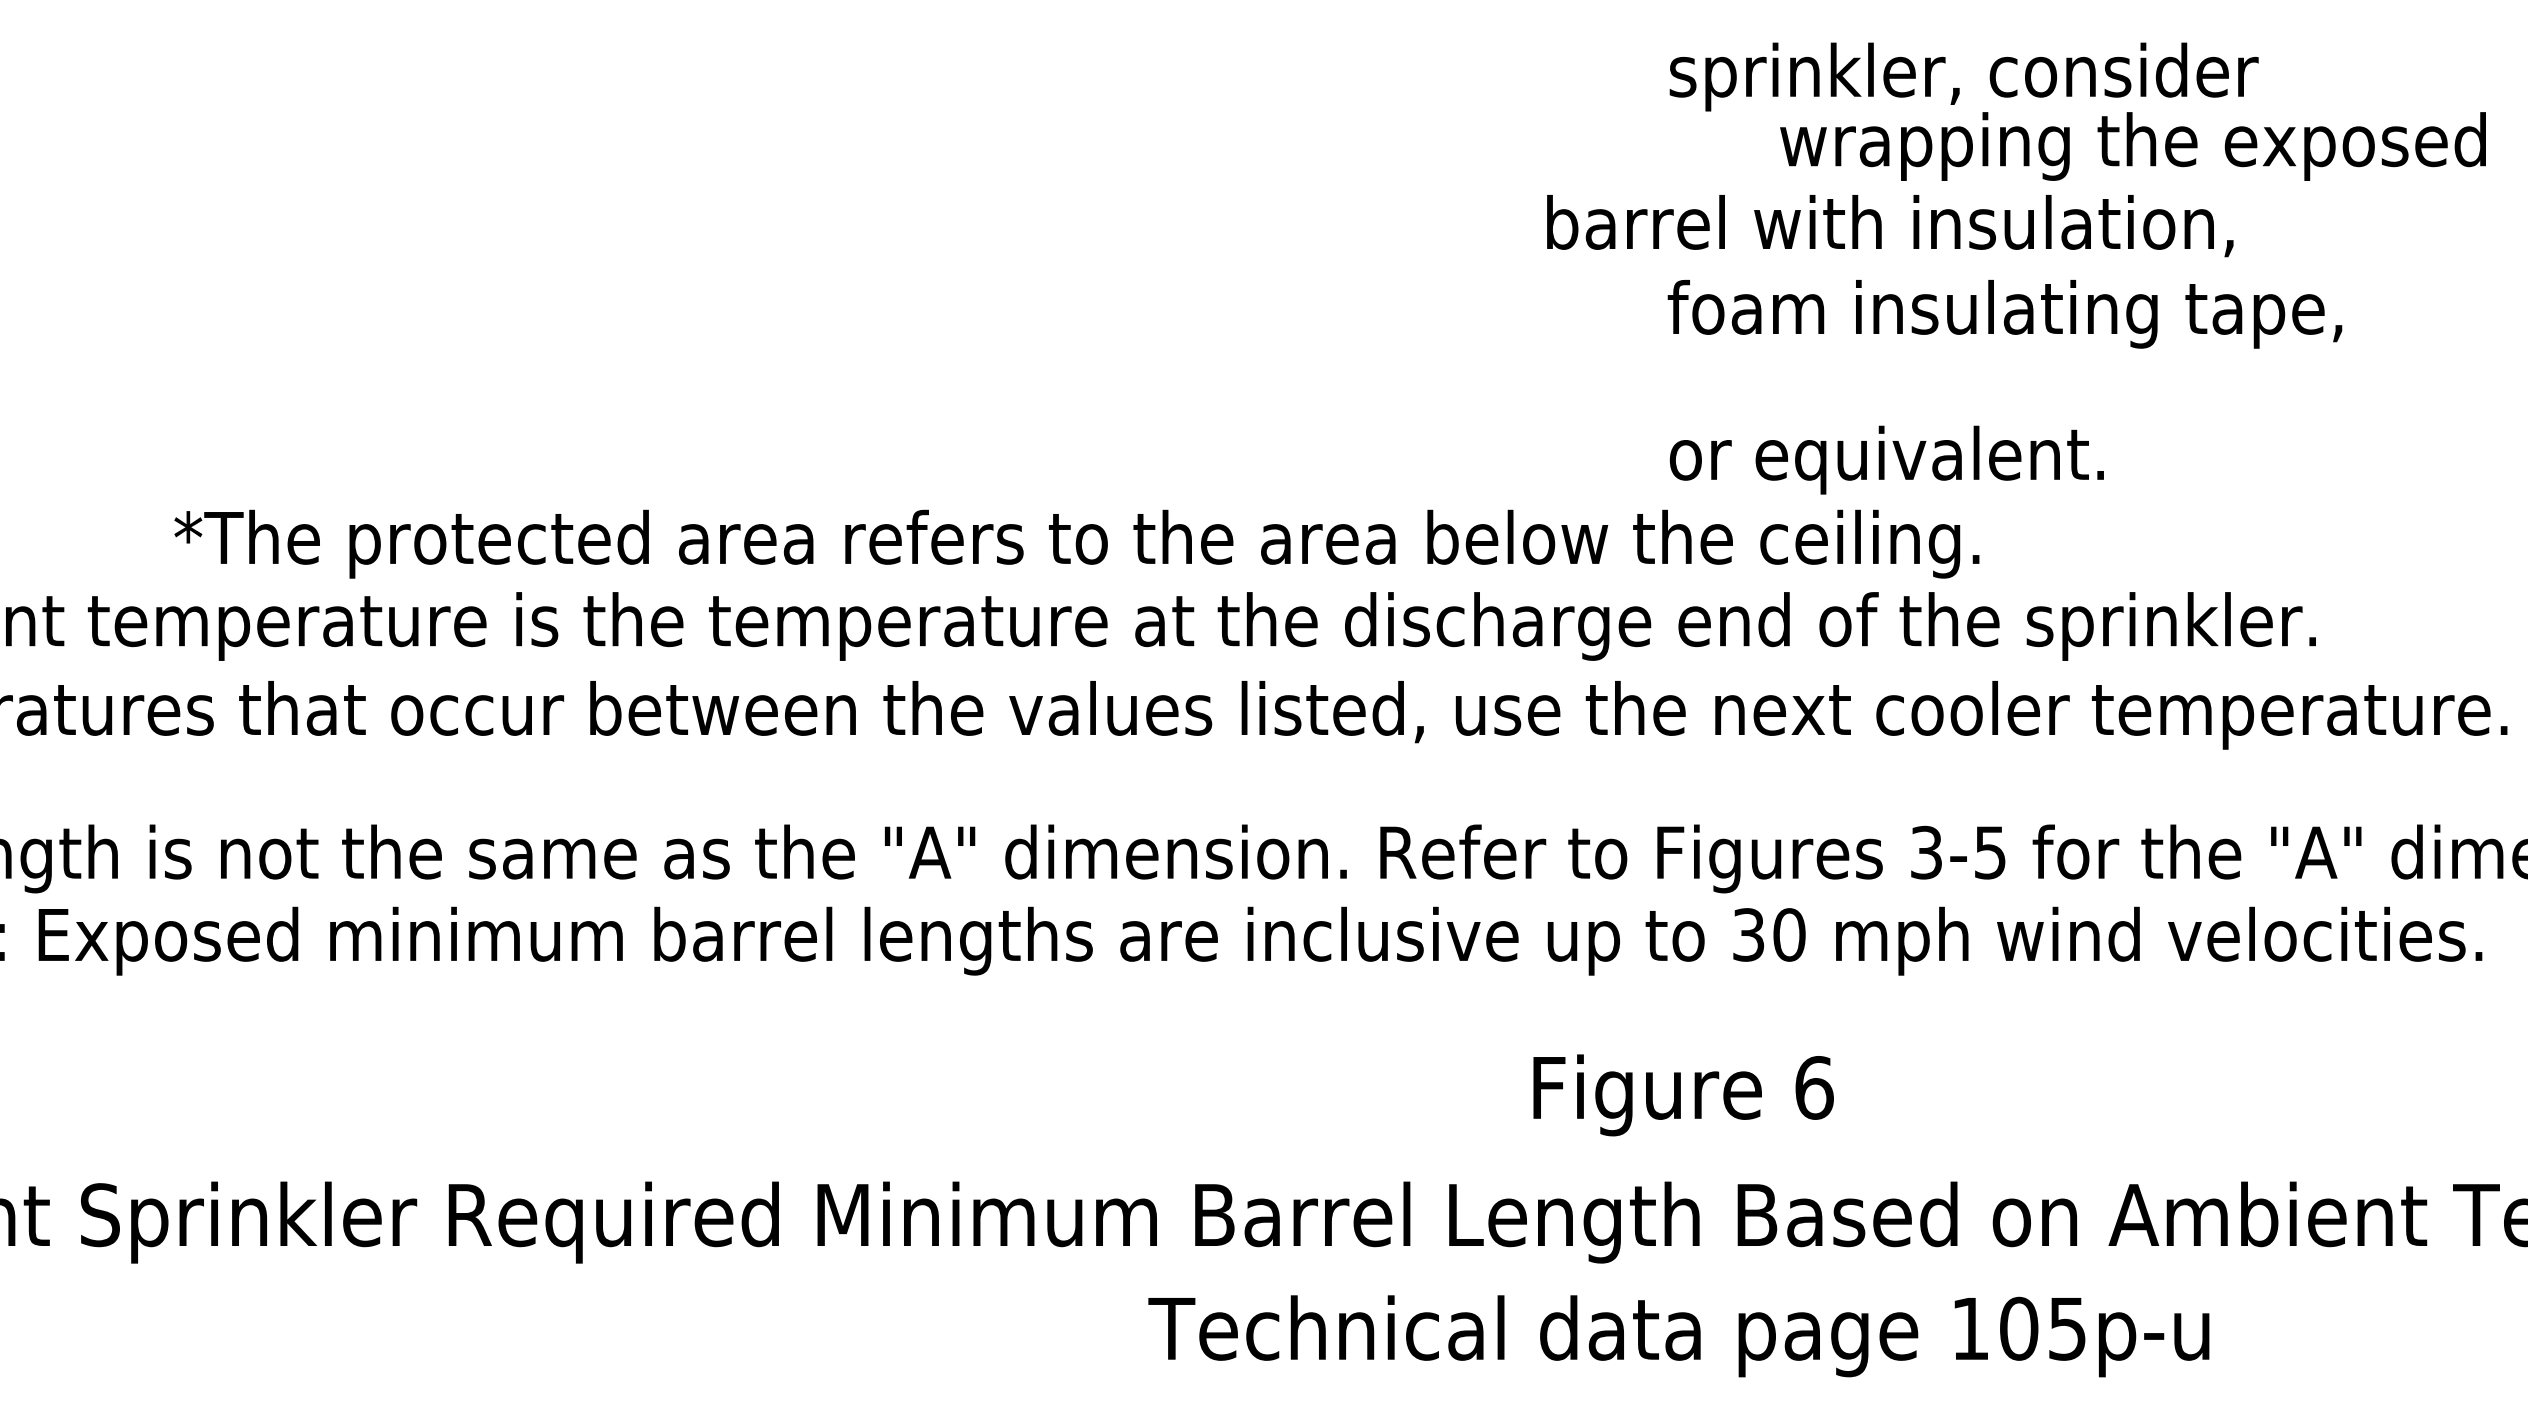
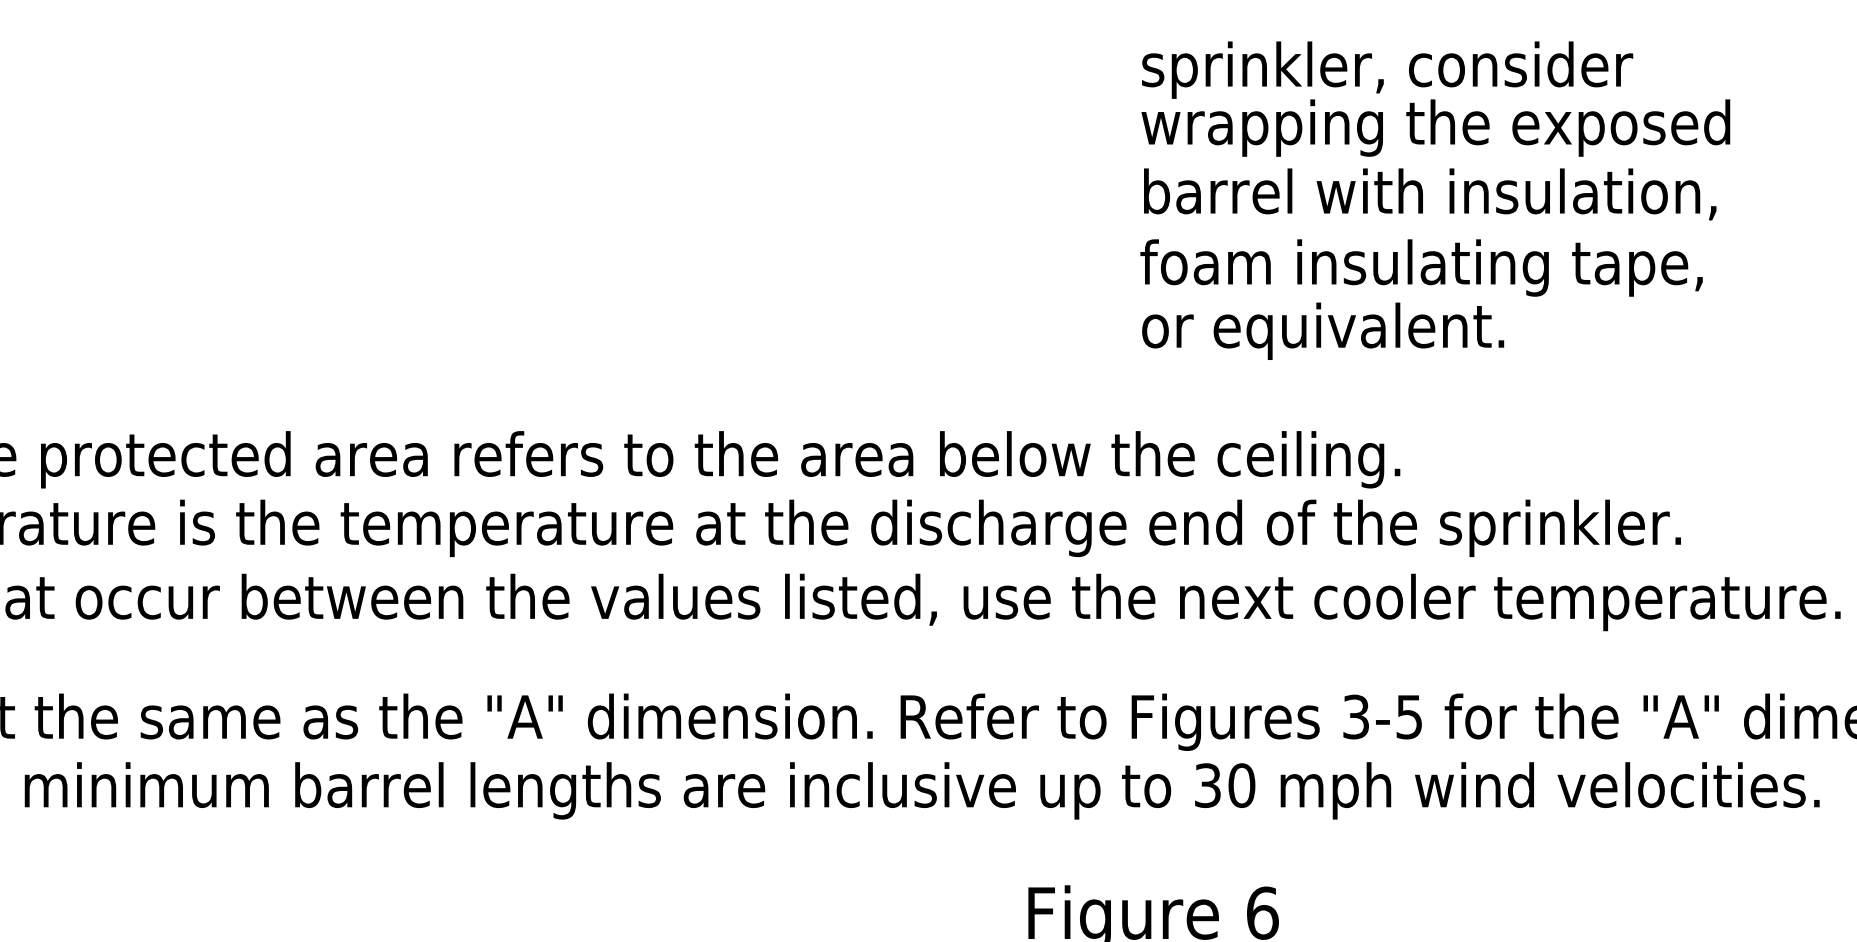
text: (2132, 146) -> (1435, 128), moved
text: (1890, 226) -> (1430, 194), moved
text: (1886, 459) -> (1322, 330), moved

